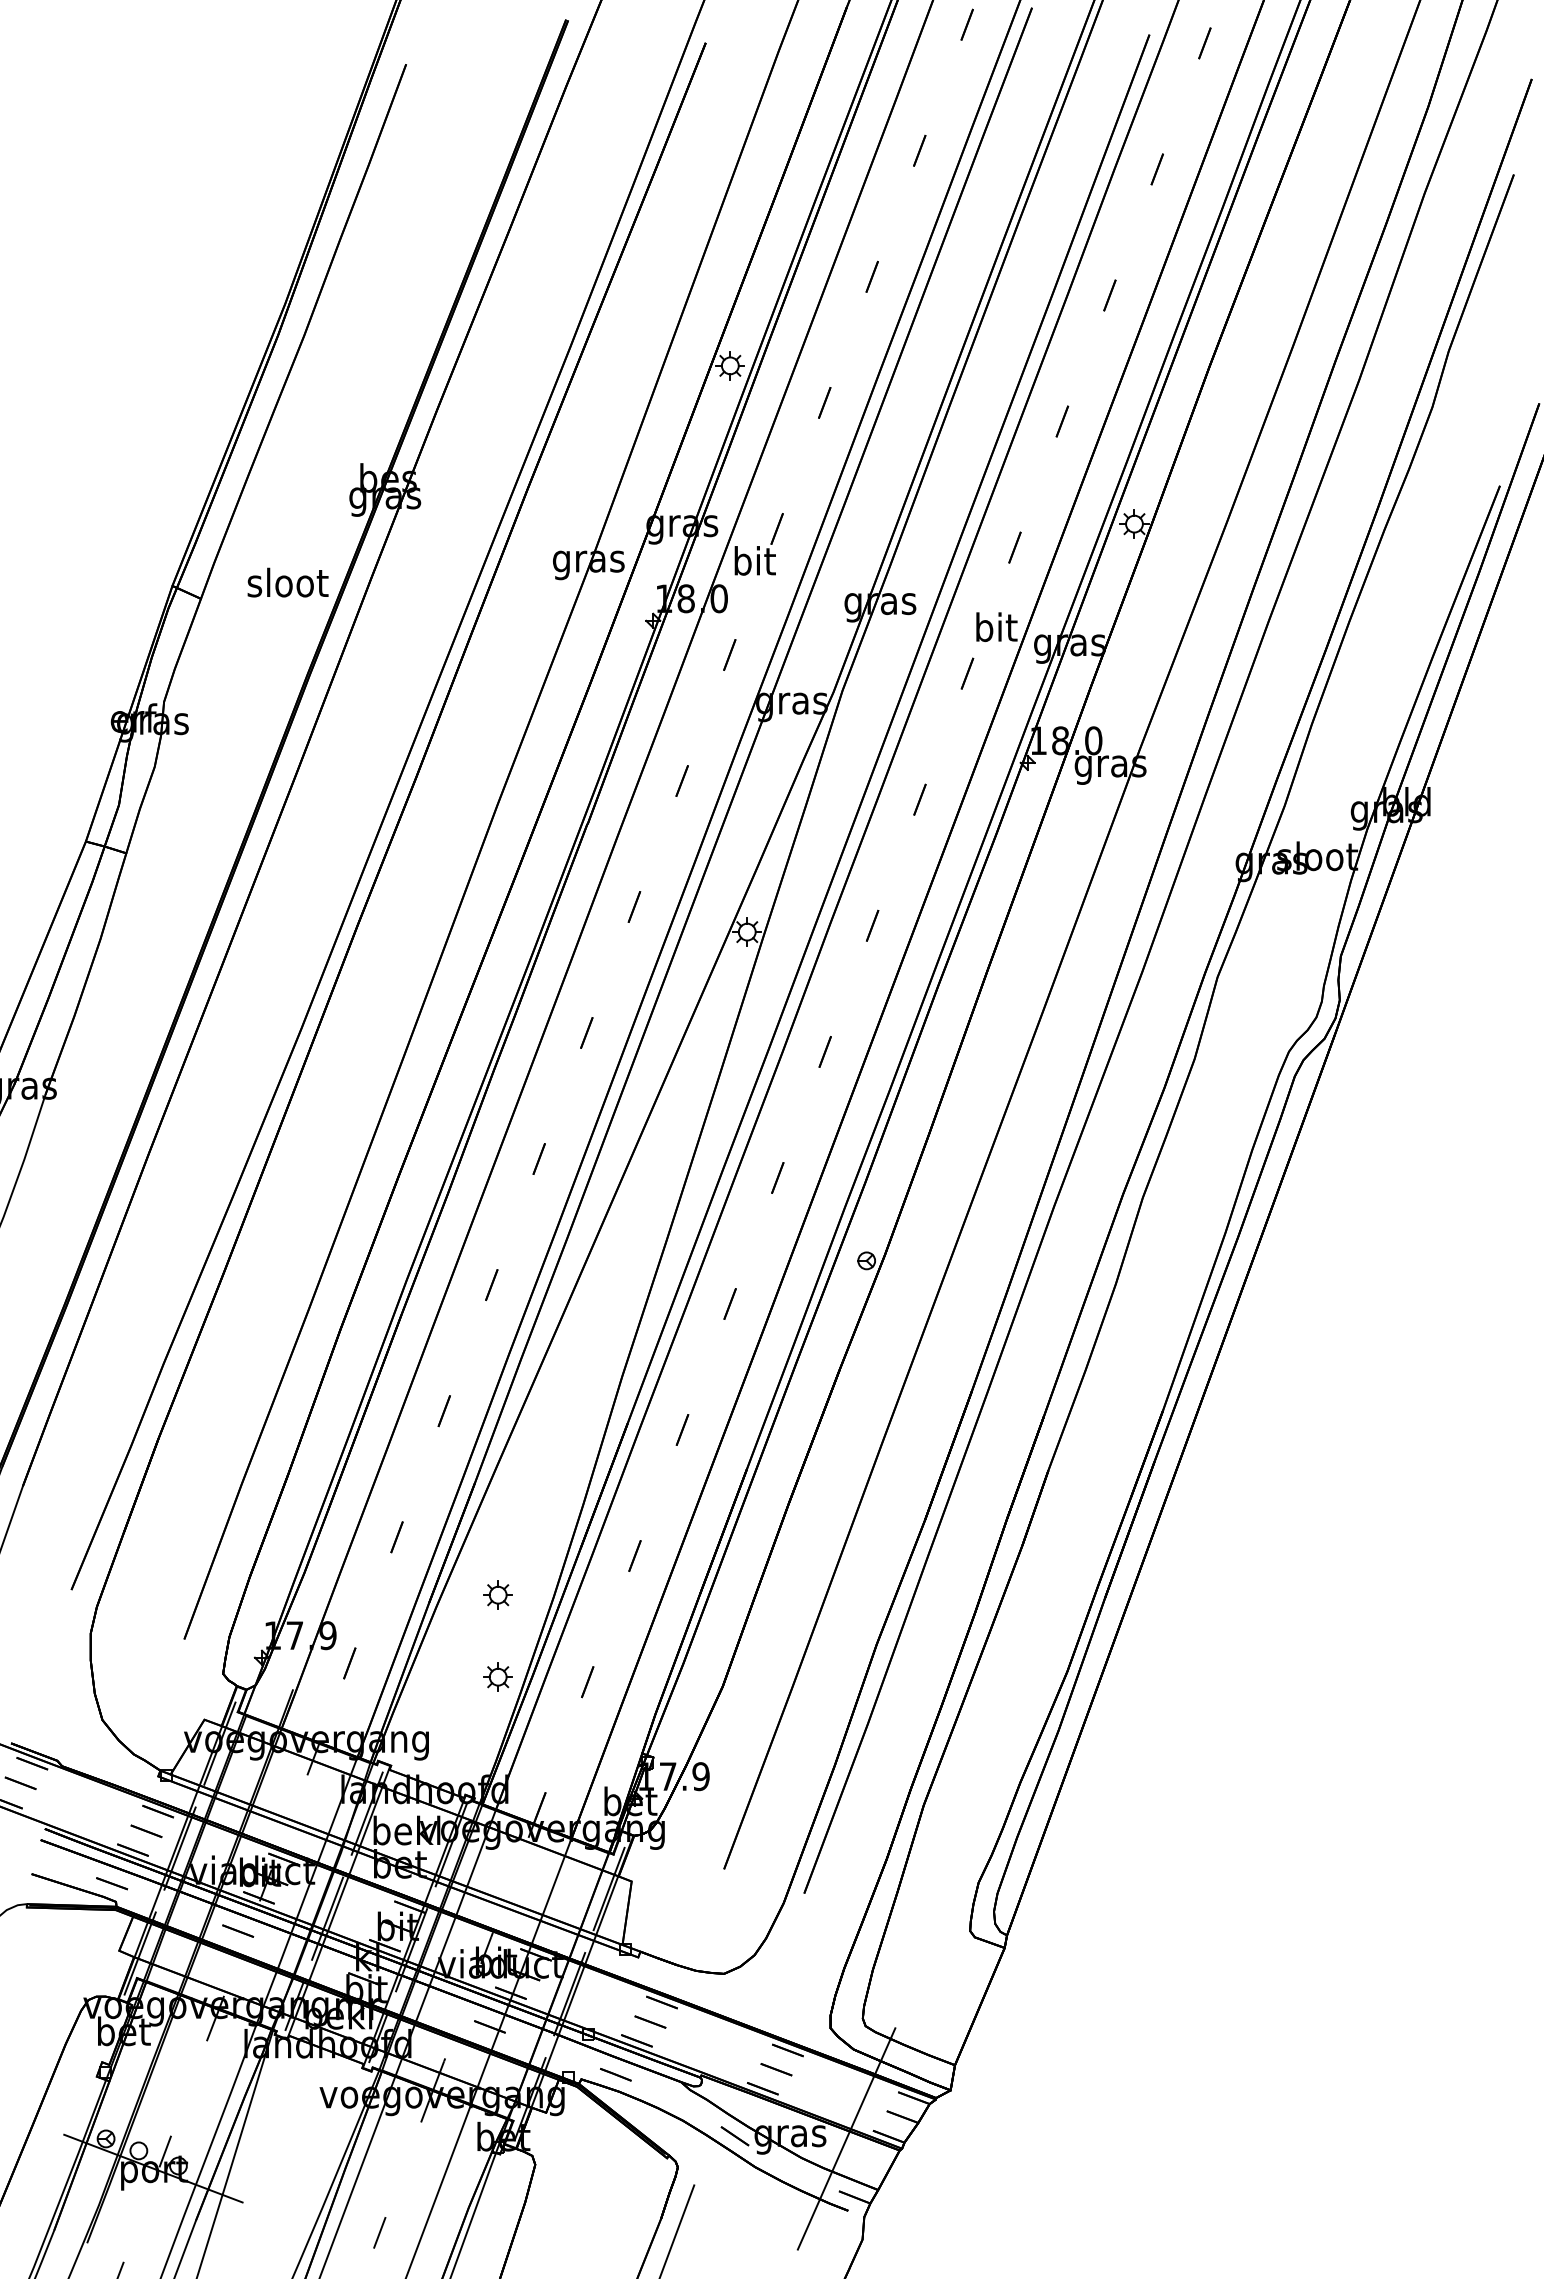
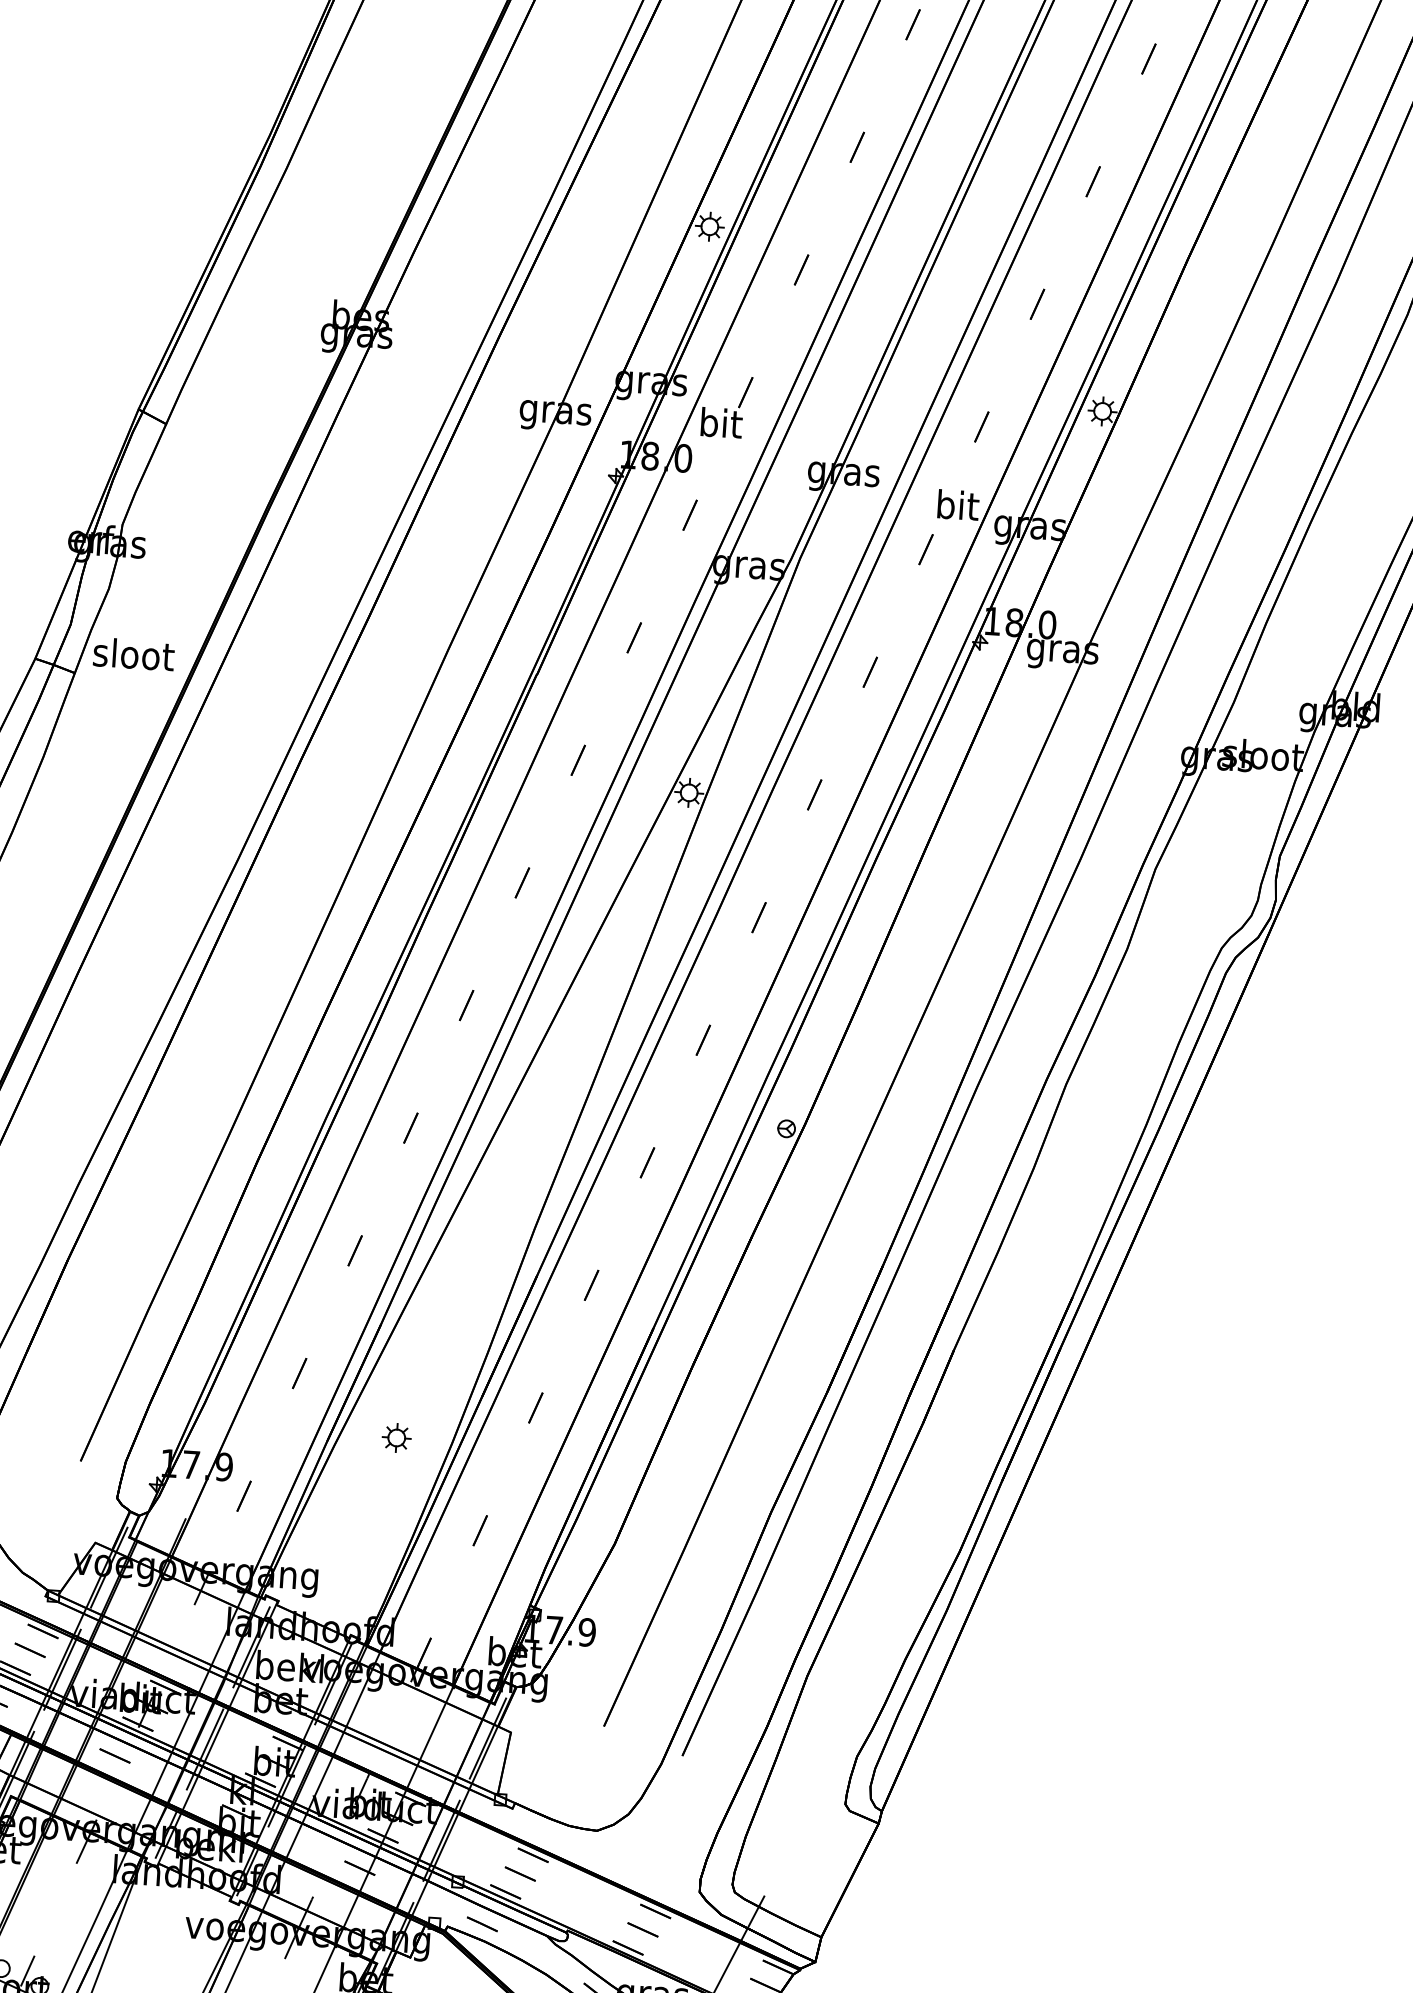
text: (287, 582) -> (133, 654), moved
part: (497, 1676) -> (390, 1519), removed

